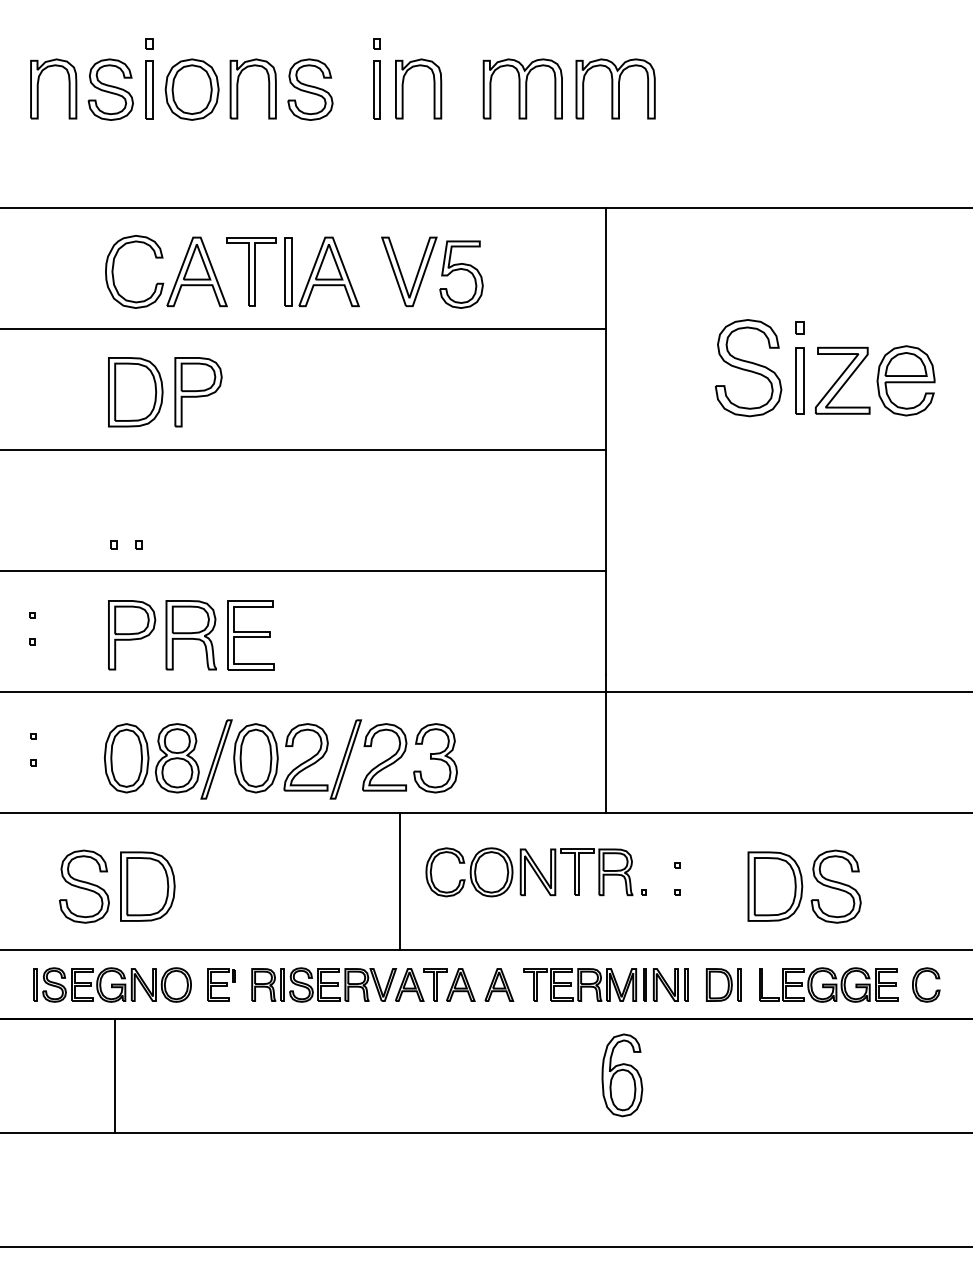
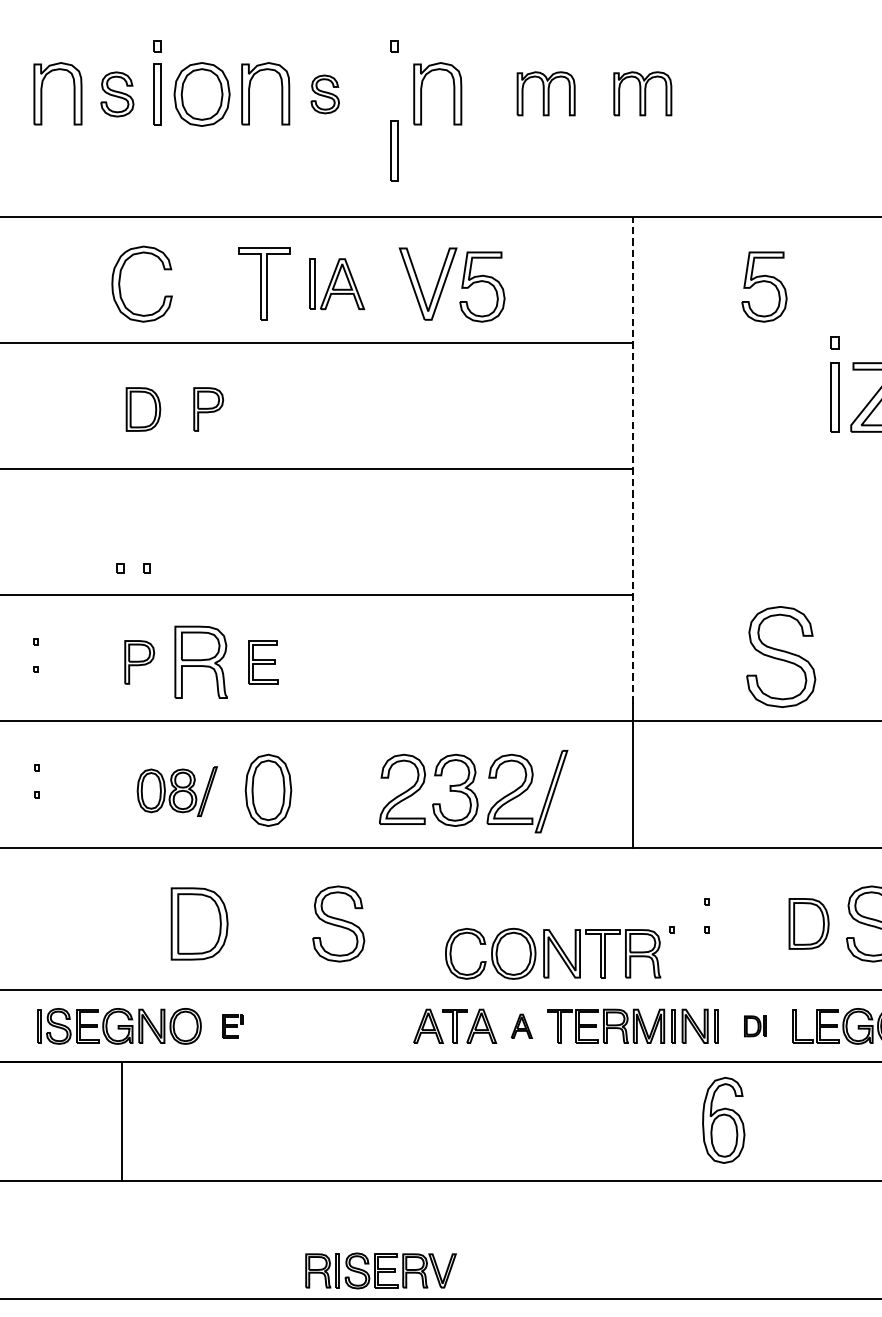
part: (522, 88) -> (545, 93), size x0.7
part: (615, 88) -> (642, 93), size x0.7
part: (110, 89) -> (117, 94), size x0.7
part: (310, 89) -> (325, 94), size x0.6
part: (376, 89) -> (393, 150), moved
part: (196, 271) -> (206, 283), removed
part: (321, 271) -> (336, 283), size x0.7
part: (732, 274) -> (764, 286), added
part: (748, 368) -> (781, 657), moved
part: (135, 392) -> (143, 409), size x0.6
part: (198, 392) -> (208, 409), size x0.6
line: (606, 441) -> (633, 460), solid -> dashed
part: (132, 635) -> (139, 662), size x0.6
part: (250, 635) -> (262, 662), size x0.6
part: (168, 759) -> (177, 791), size x0.6
part: (322, 759) -> (527, 791), moved
part: (529, 872) -> (553, 954), moved
line: (400, 881) -> (418, 918), removed
part: (84, 886) -> (338, 923), moved
part: (147, 886) -> (199, 923), moved
part: (775, 886) -> (809, 923), size x0.7
part: (221, 984) -> (232, 1025), size x0.7
part: (324, 984) -> (381, 1270), moved
part: (499, 984) -> (521, 1025), size x0.7
part: (723, 984) -> (755, 1025), size x0.6
part: (622, 1075) -> (723, 1120), moved

